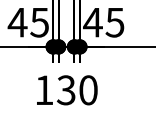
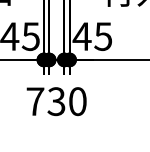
text: (44, 90) -> (35, 101), 130 -> 730

